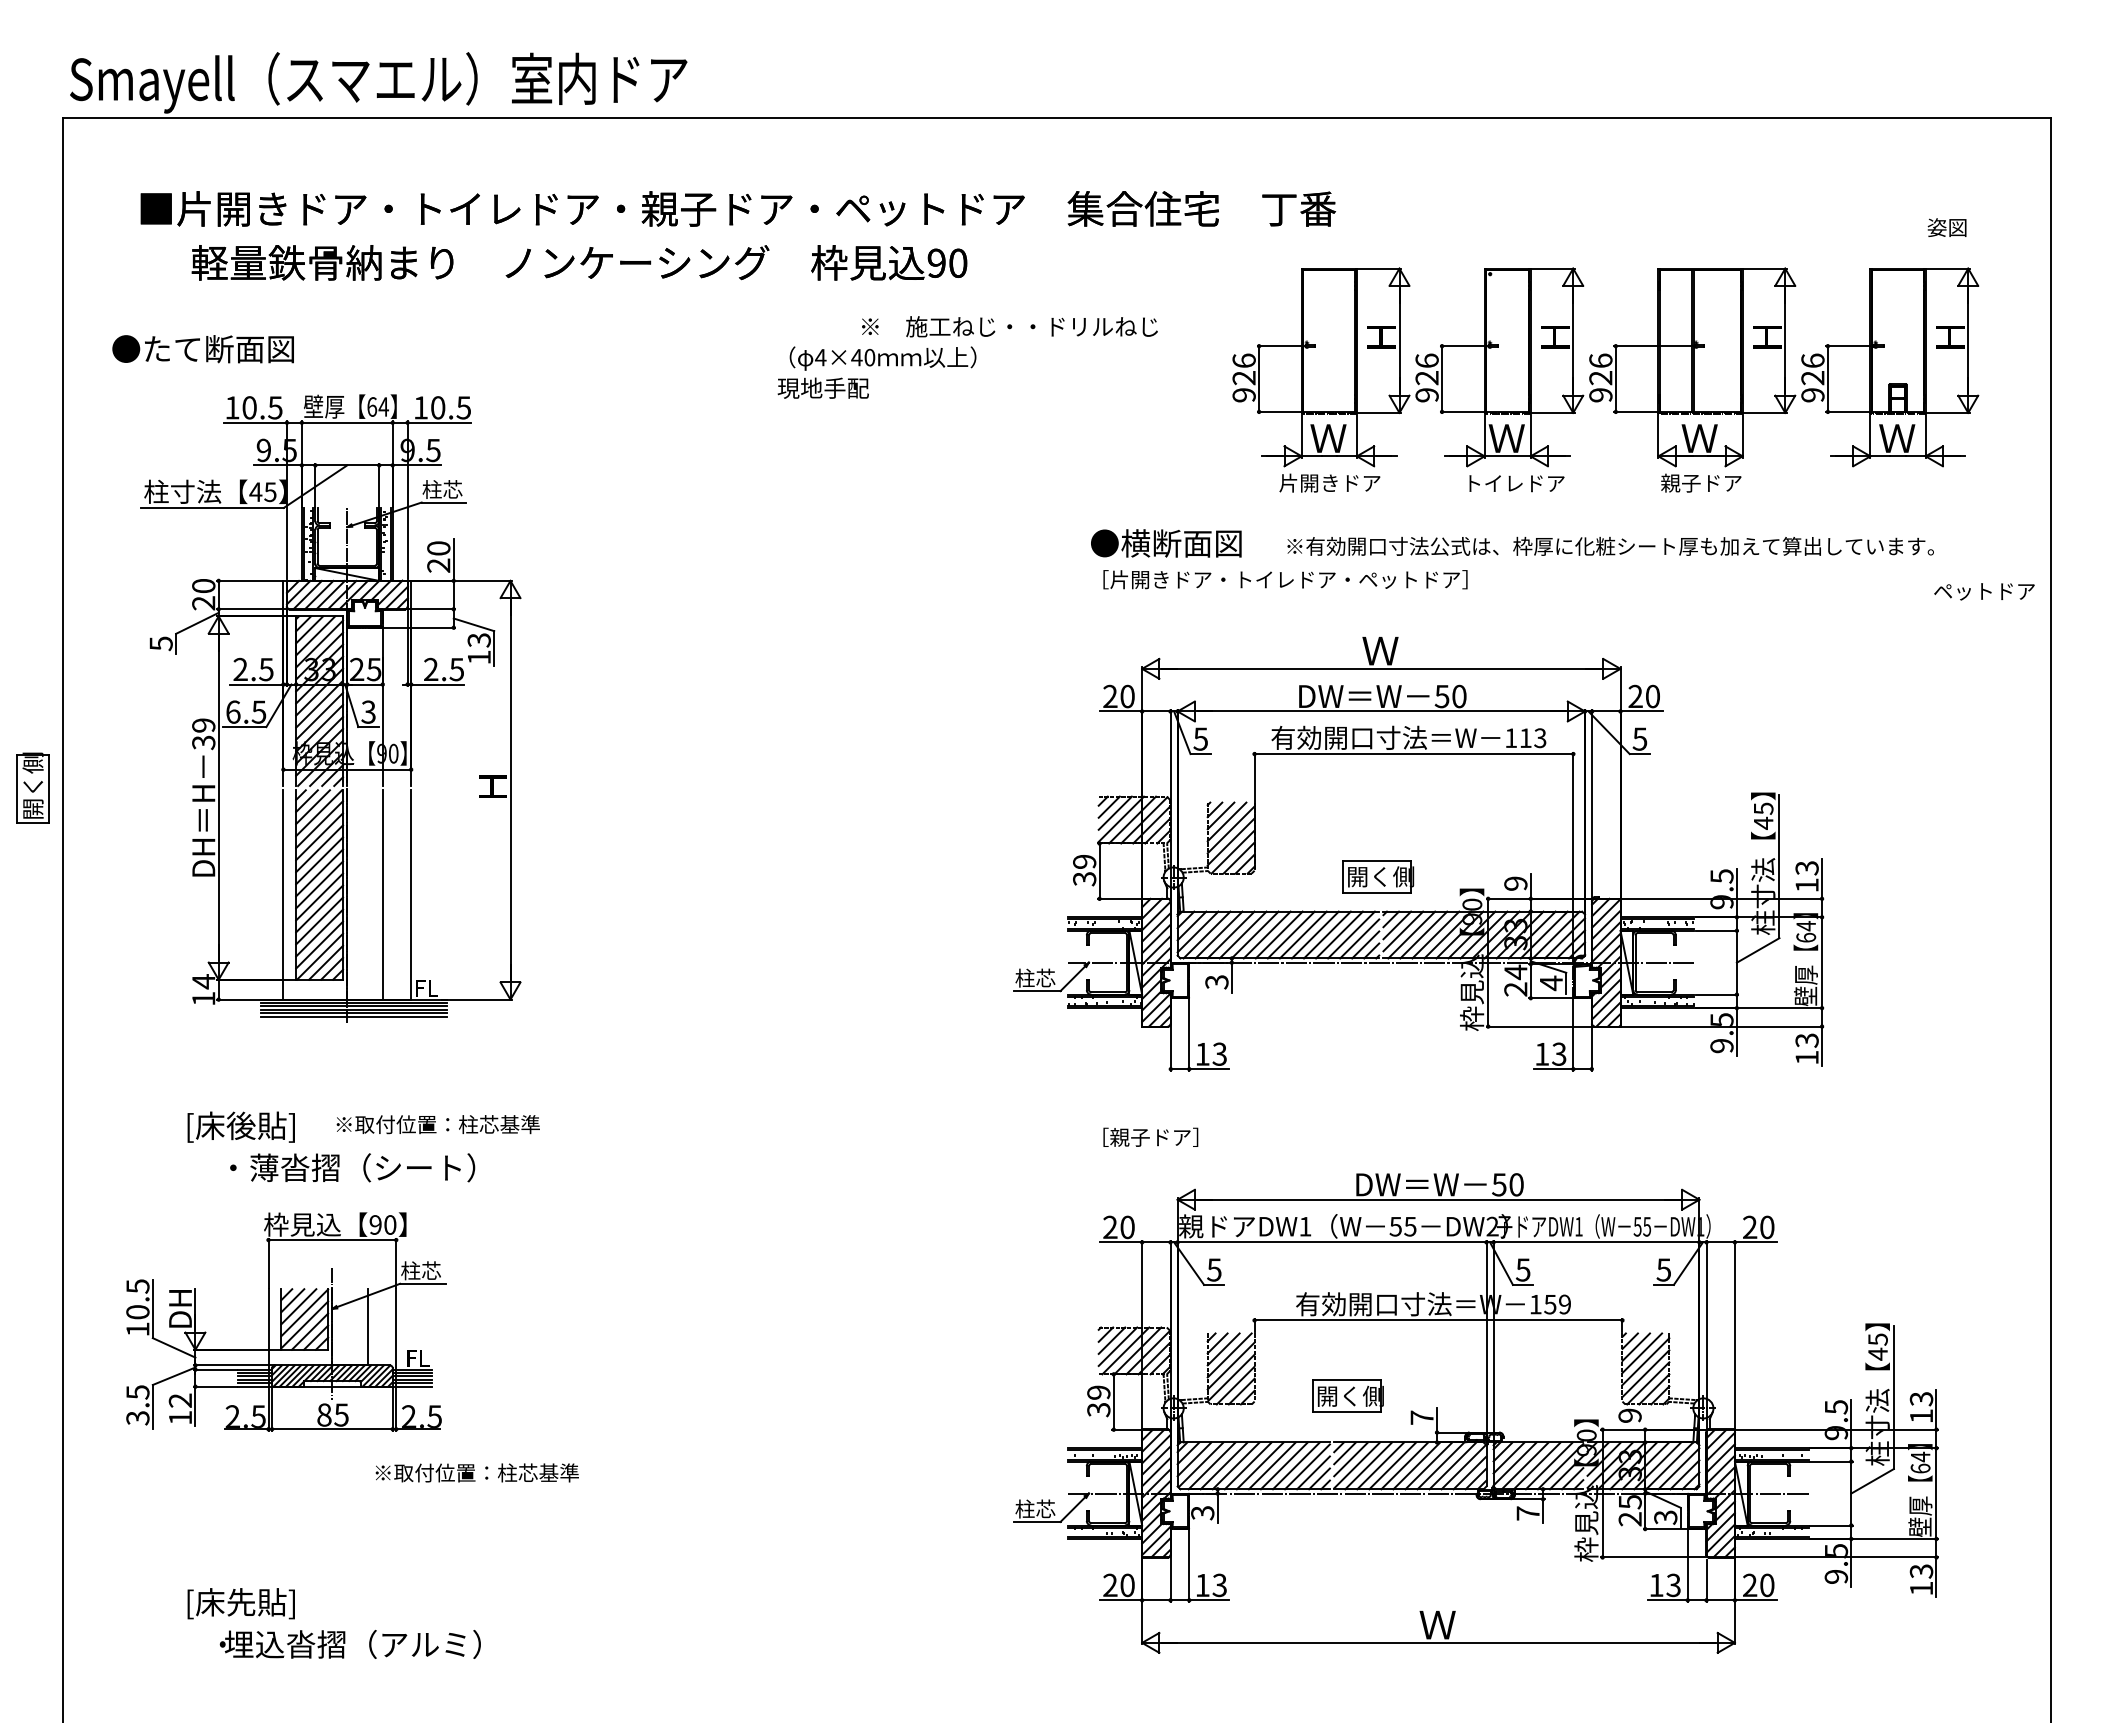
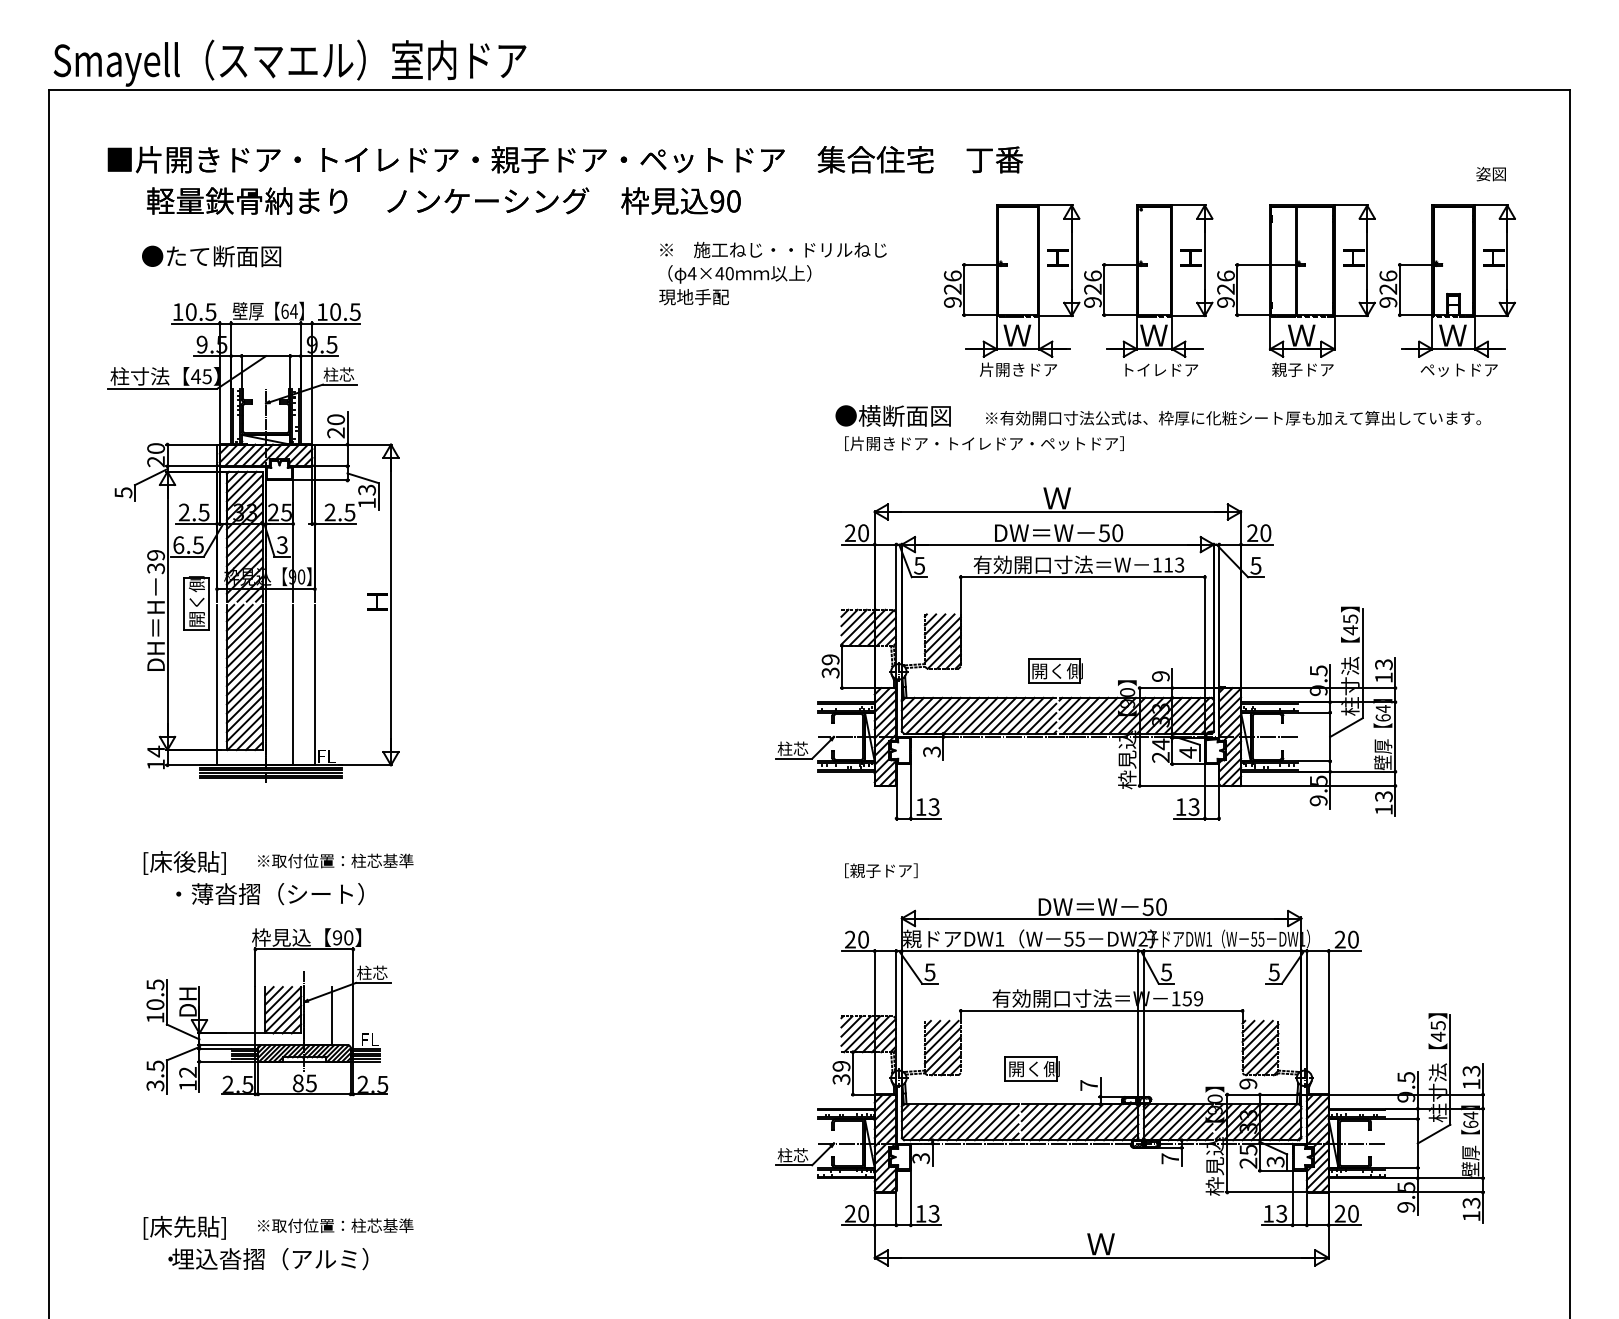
text: (202, 349) -> (211, 256), moved
text: (876, 372) -> (734, 285), moved
text: (1984, 591) -> (1459, 370), moved
part: (32, 787) -> (196, 602), moved
part: (286, 1321) -> (269, 1011), moved
text: (476, 1472) -> (335, 1225), moved

